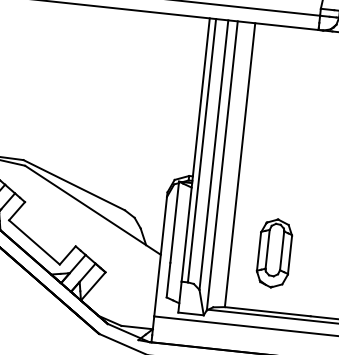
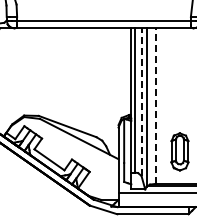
line: (213, 155) -> (141, 102), solid -> dashed
line: (240, 165) -> (156, 106), solid -> dashed

